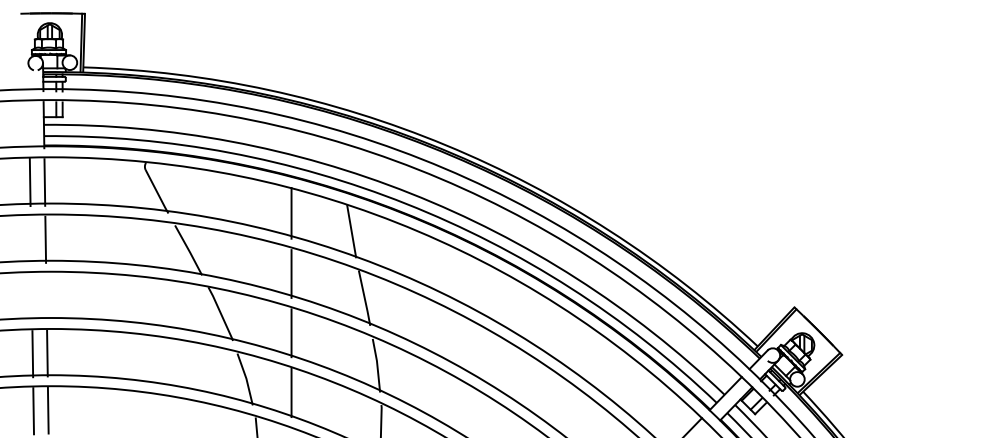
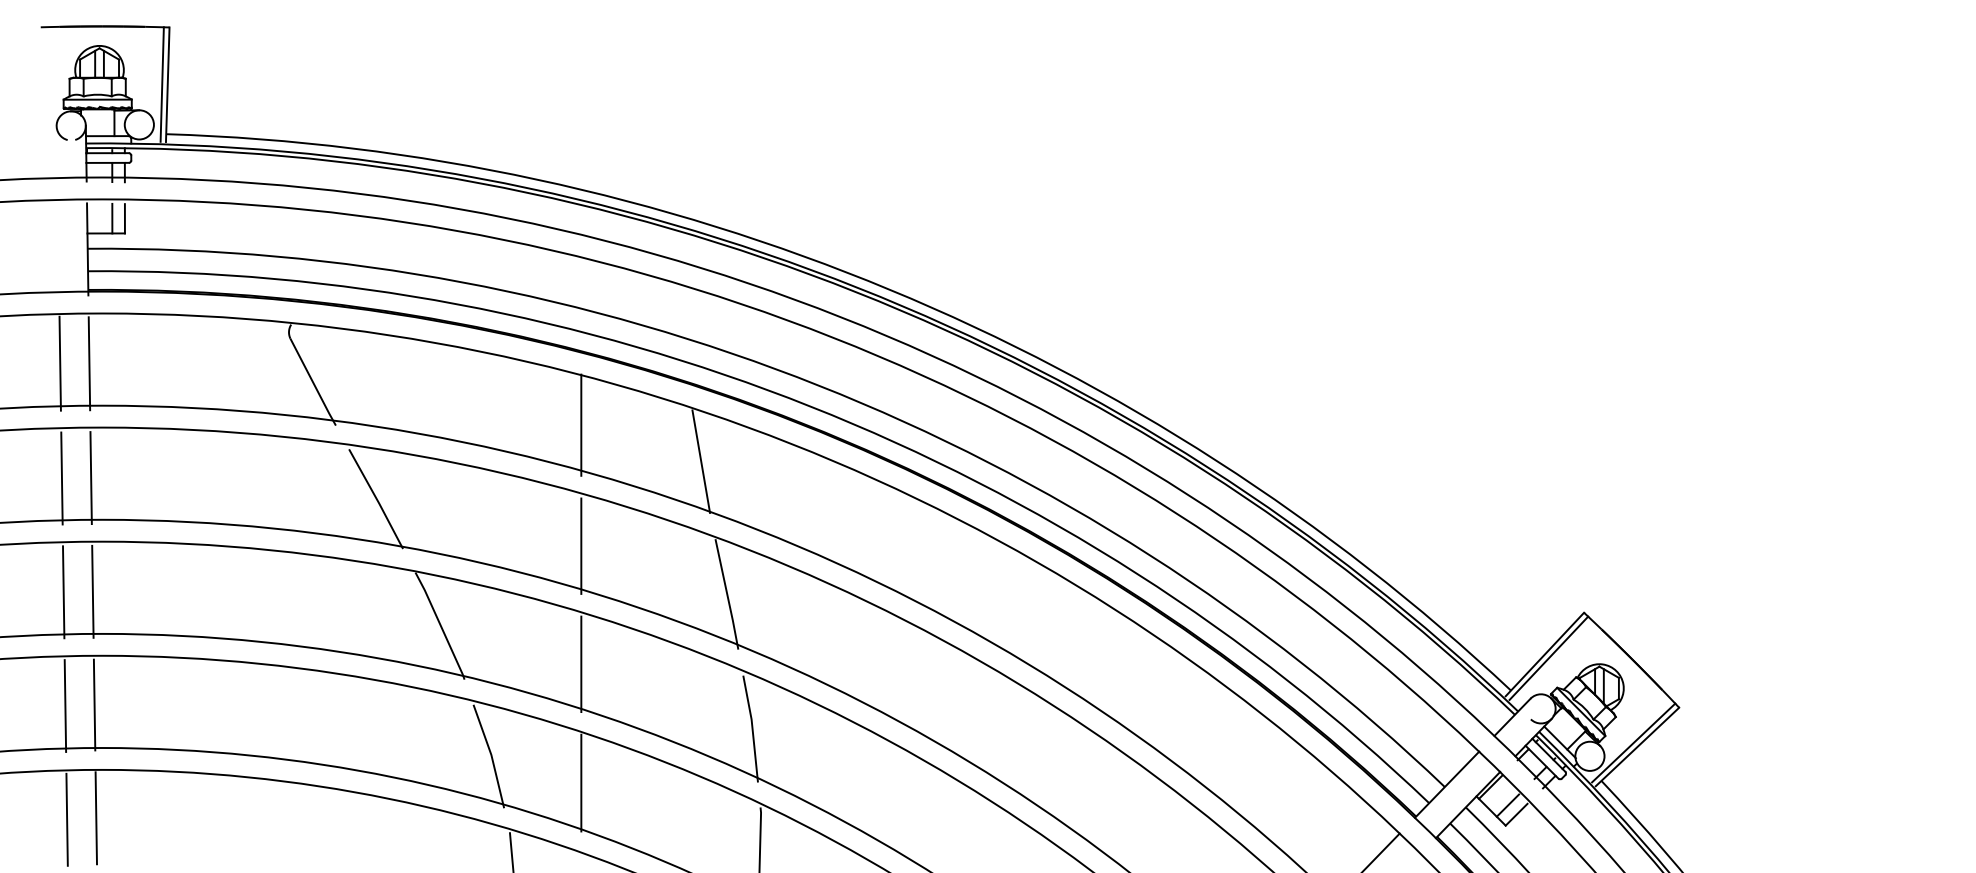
line: (30, 240) -> (60, 479), added
line: (46, 296) -> (92, 591), added
line: (31, 297) -> (62, 593), added

